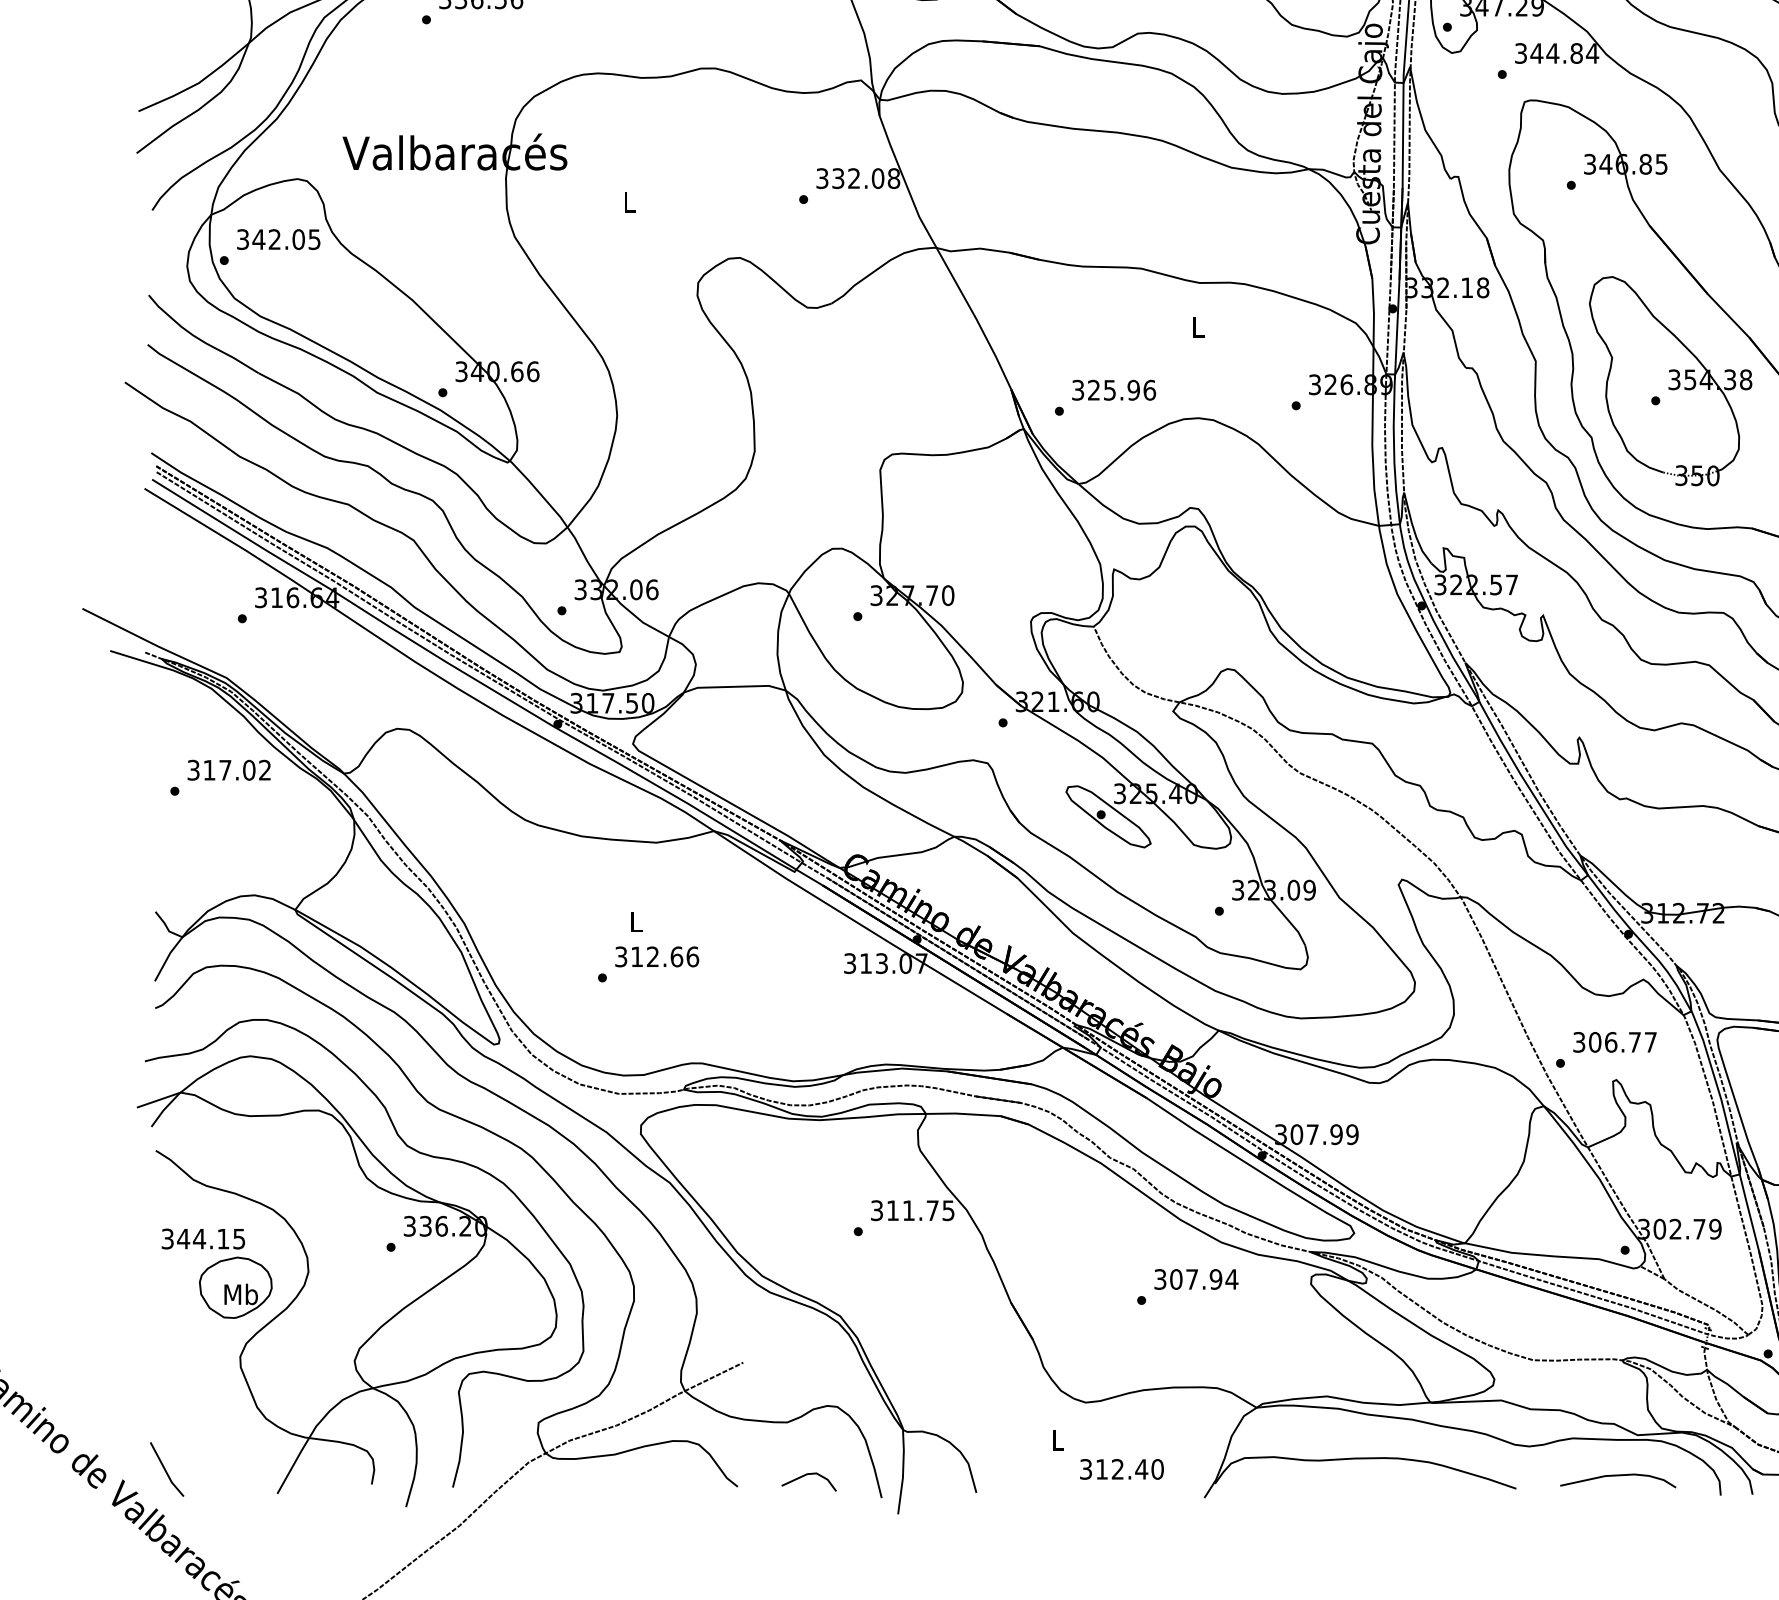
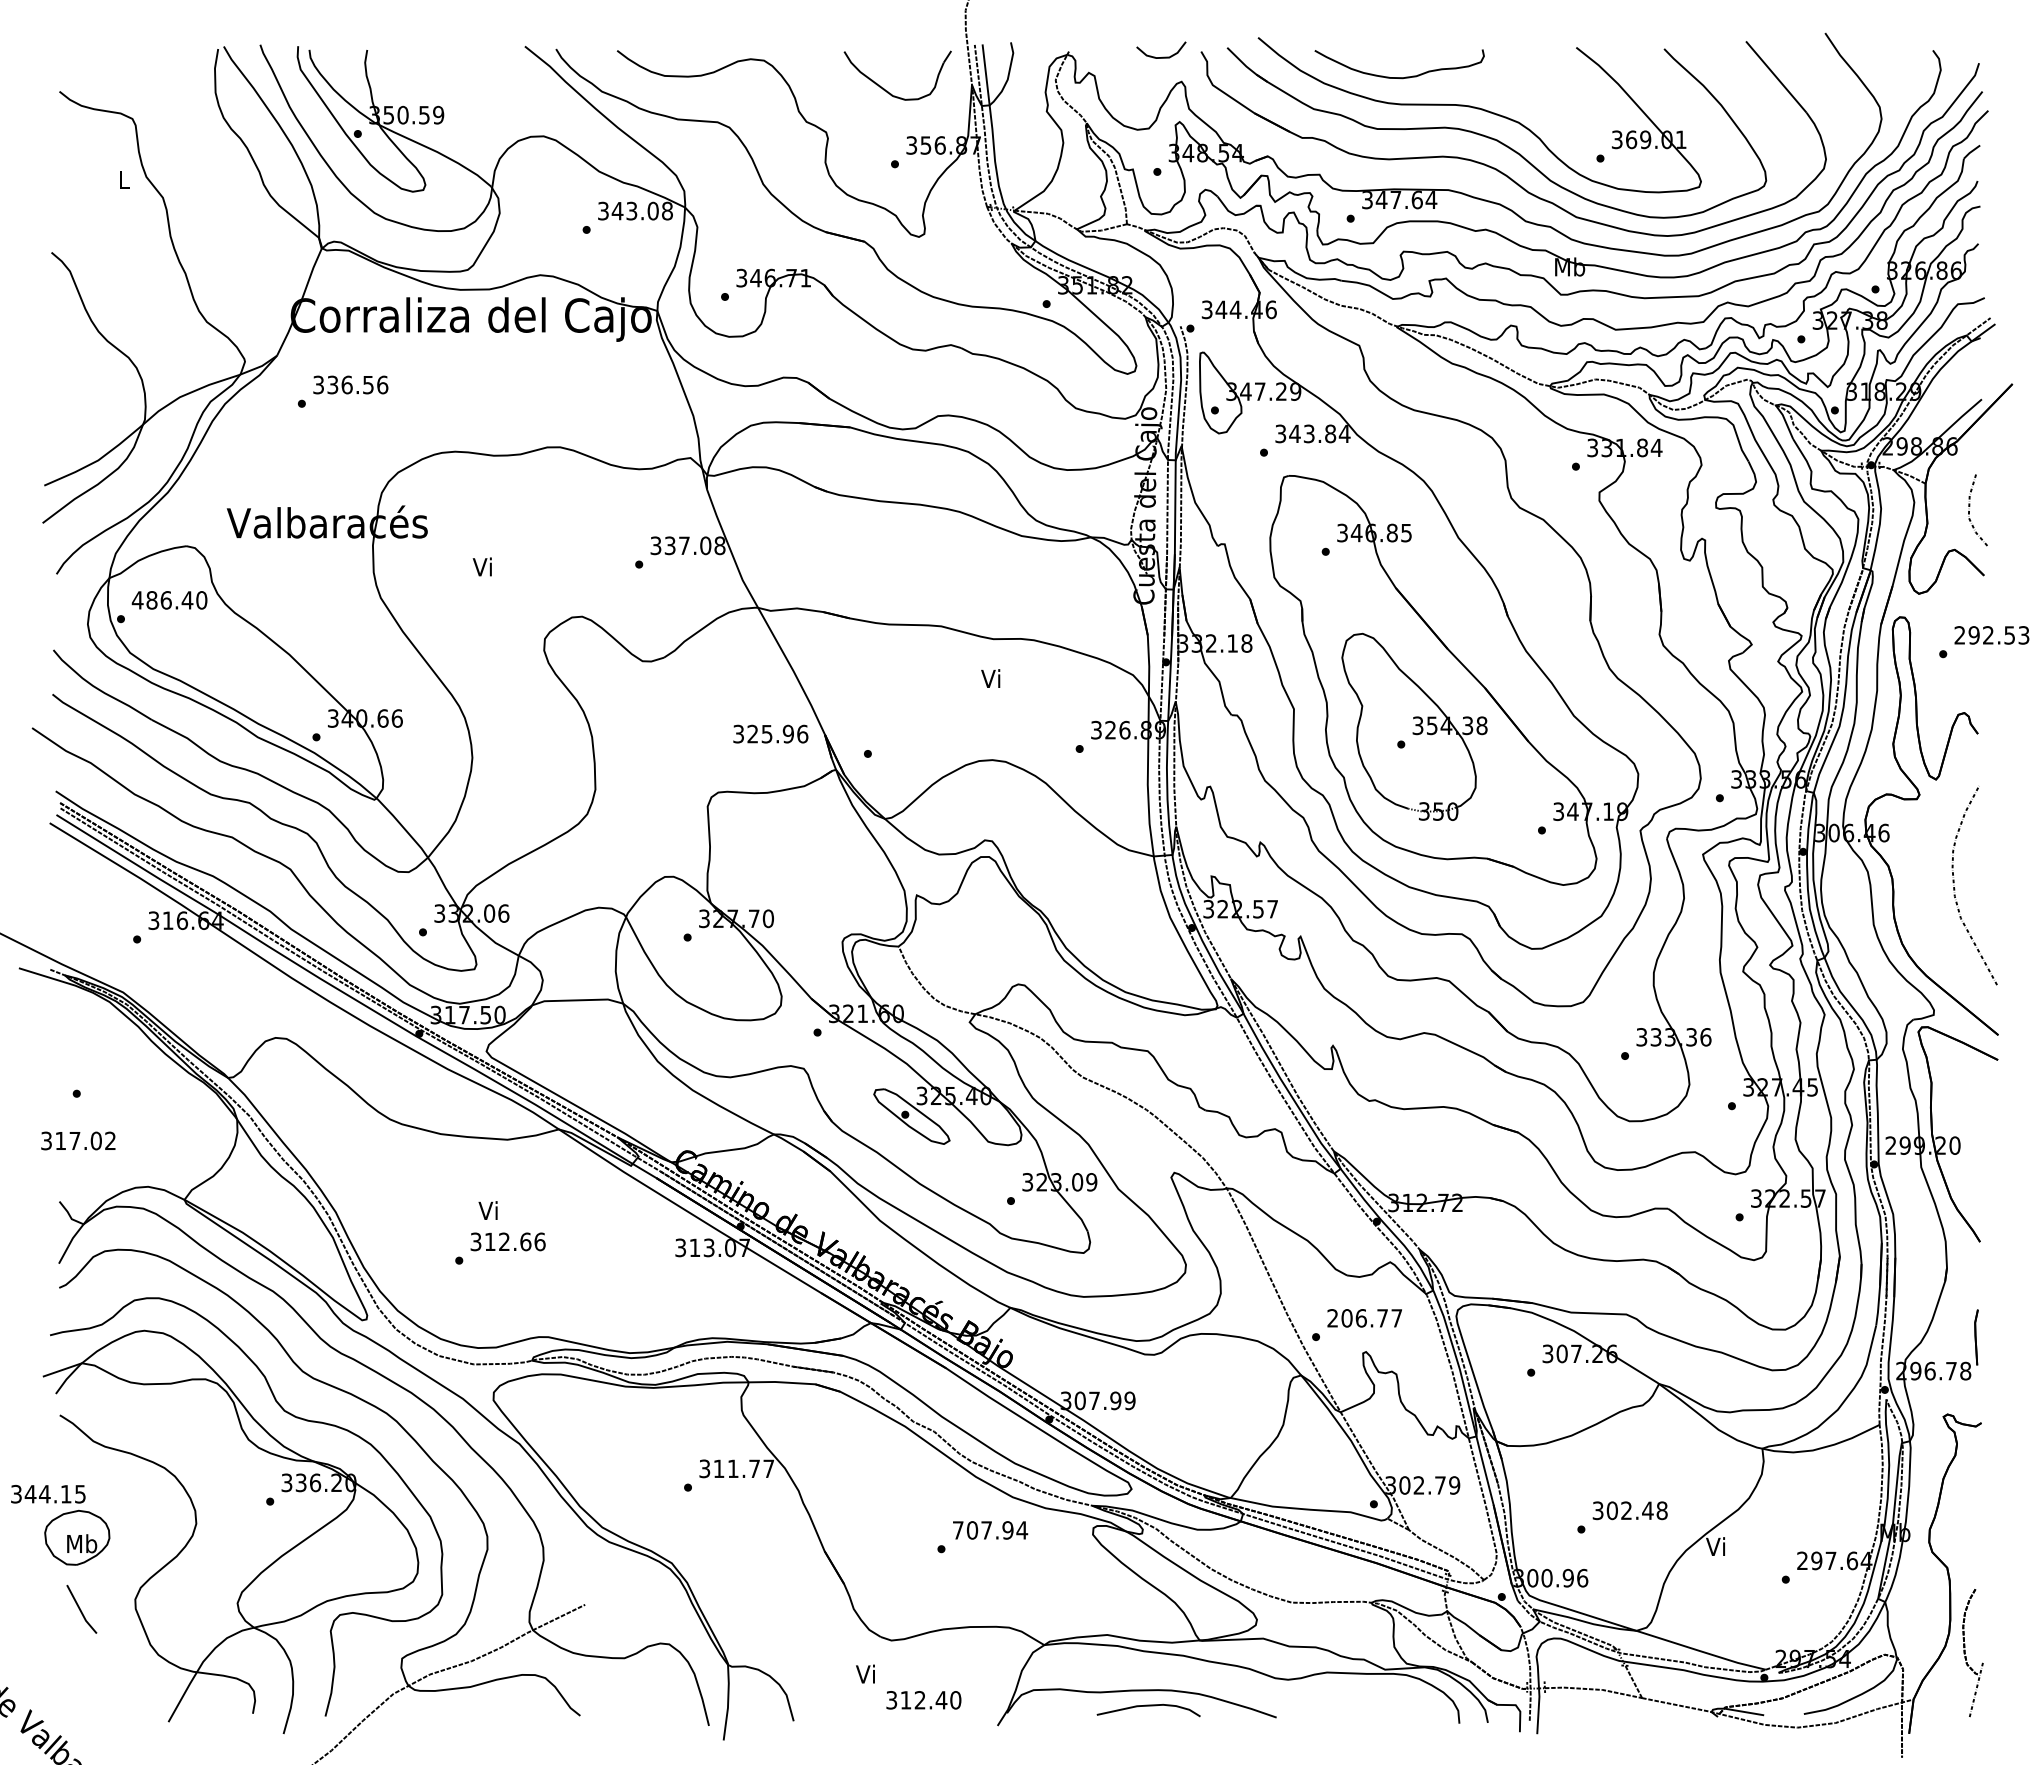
text: (1553, 53) -> (1309, 433), 344.84 -> 343.84
text: (854, 178) -> (684, 545), 332.08 -> 337.08
text: (627, 201) -> (481, 566), L -> Vi
text: (278, 239) -> (169, 600), 342.05 -> 486.40
text: (1196, 326) -> (990, 678), L -> Vi
text: (1113, 389) -> (770, 733), moved
text: (229, 769) -> (78, 1140), moved
text: (634, 921) -> (487, 1210), L -> Vi
text: (1578, 1042) -> (1332, 1318), 306.77 -> 206.77
text: (948, 1210) -> (768, 1468), 311.75 -> 311.77
part: (217, 1273) -> (60, 1525), moved
text: (1159, 1279) -> (957, 1530), 307.94 -> 707.94
text: (1056, 1439) -> (865, 1673), L -> Vi
line: (166, 1469) -> (81, 1609), moved
line: (805, 1476) -> (640, 1706), removed
curve: (1617, 1476) -> (1148, 1706), moved

